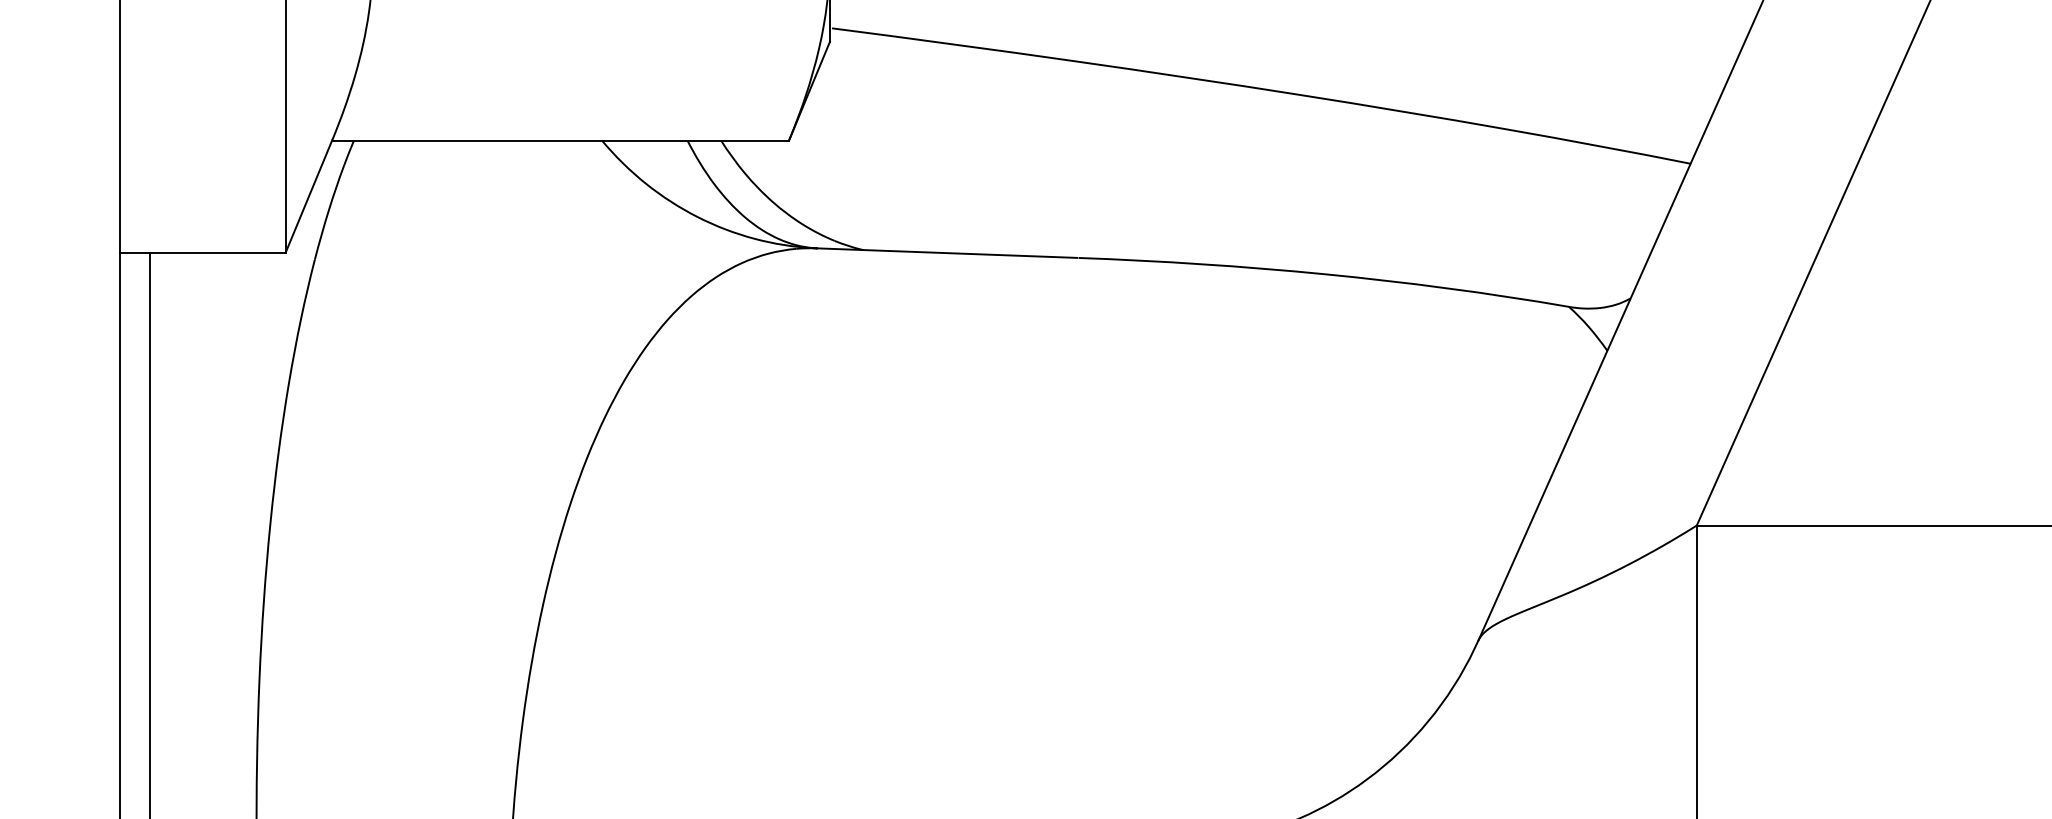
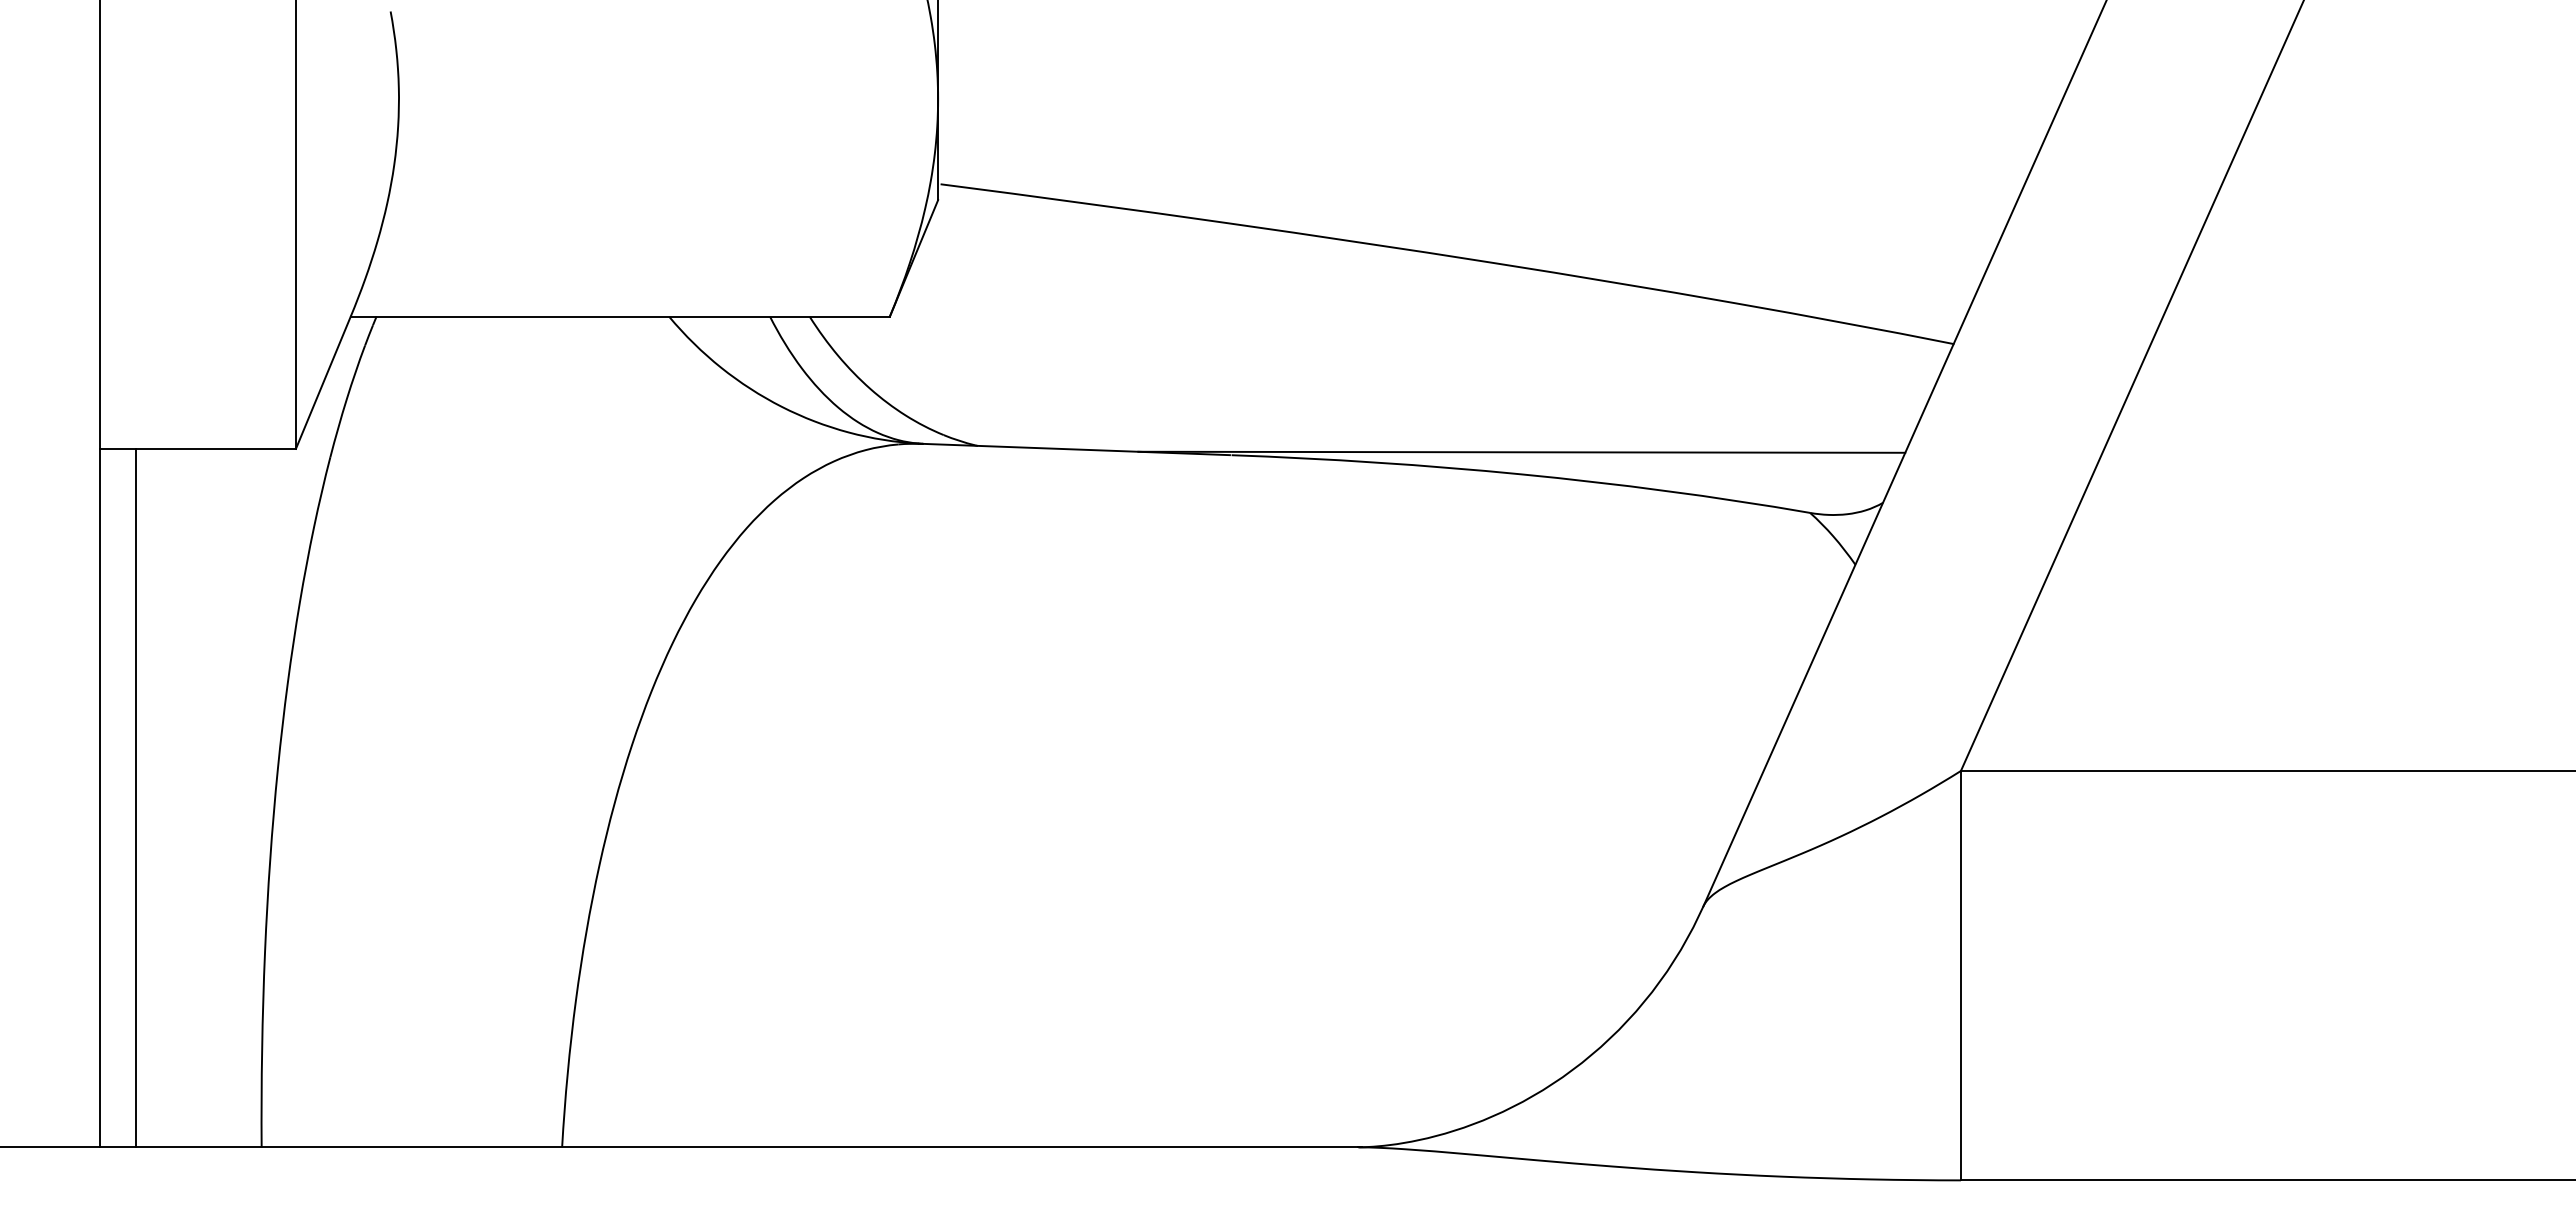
line: (1324, 254) -> (1521, 451), added

